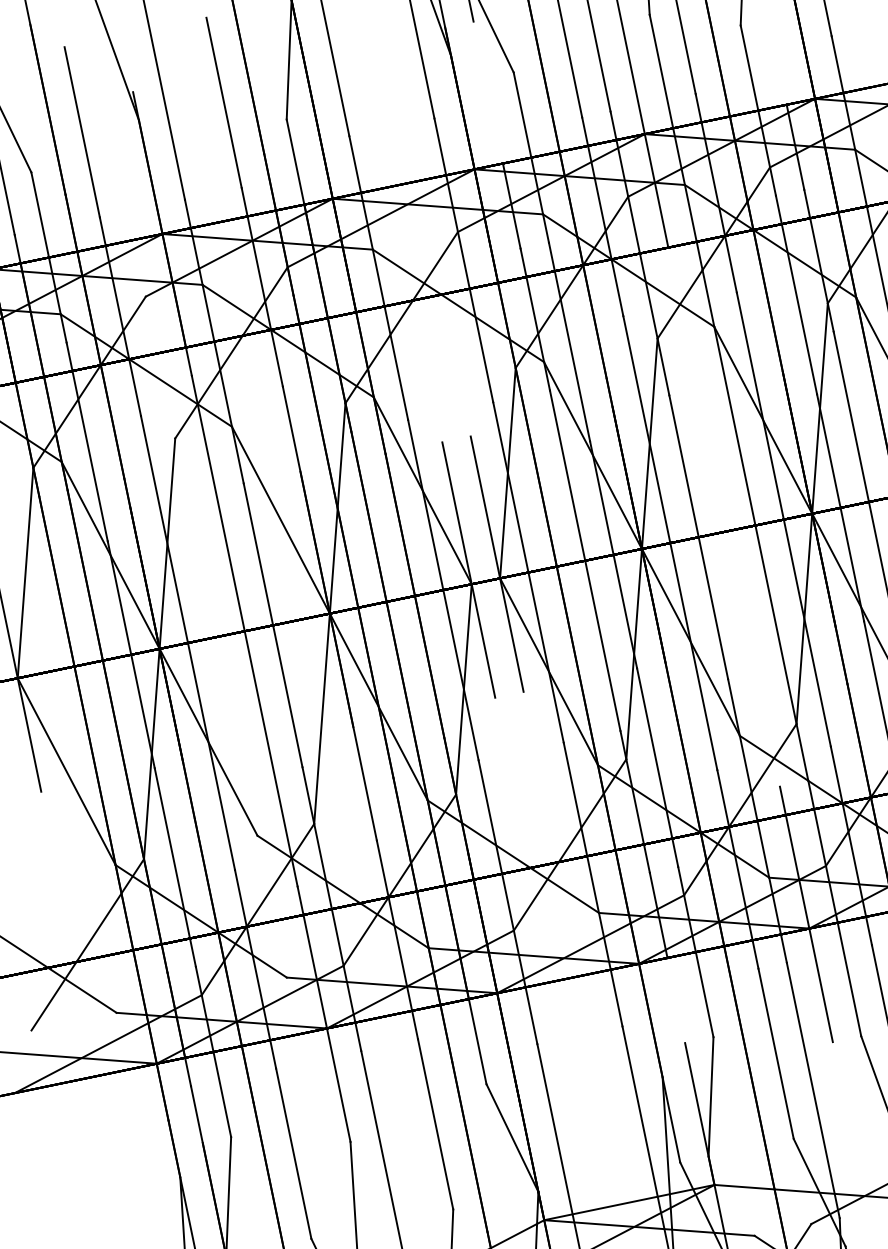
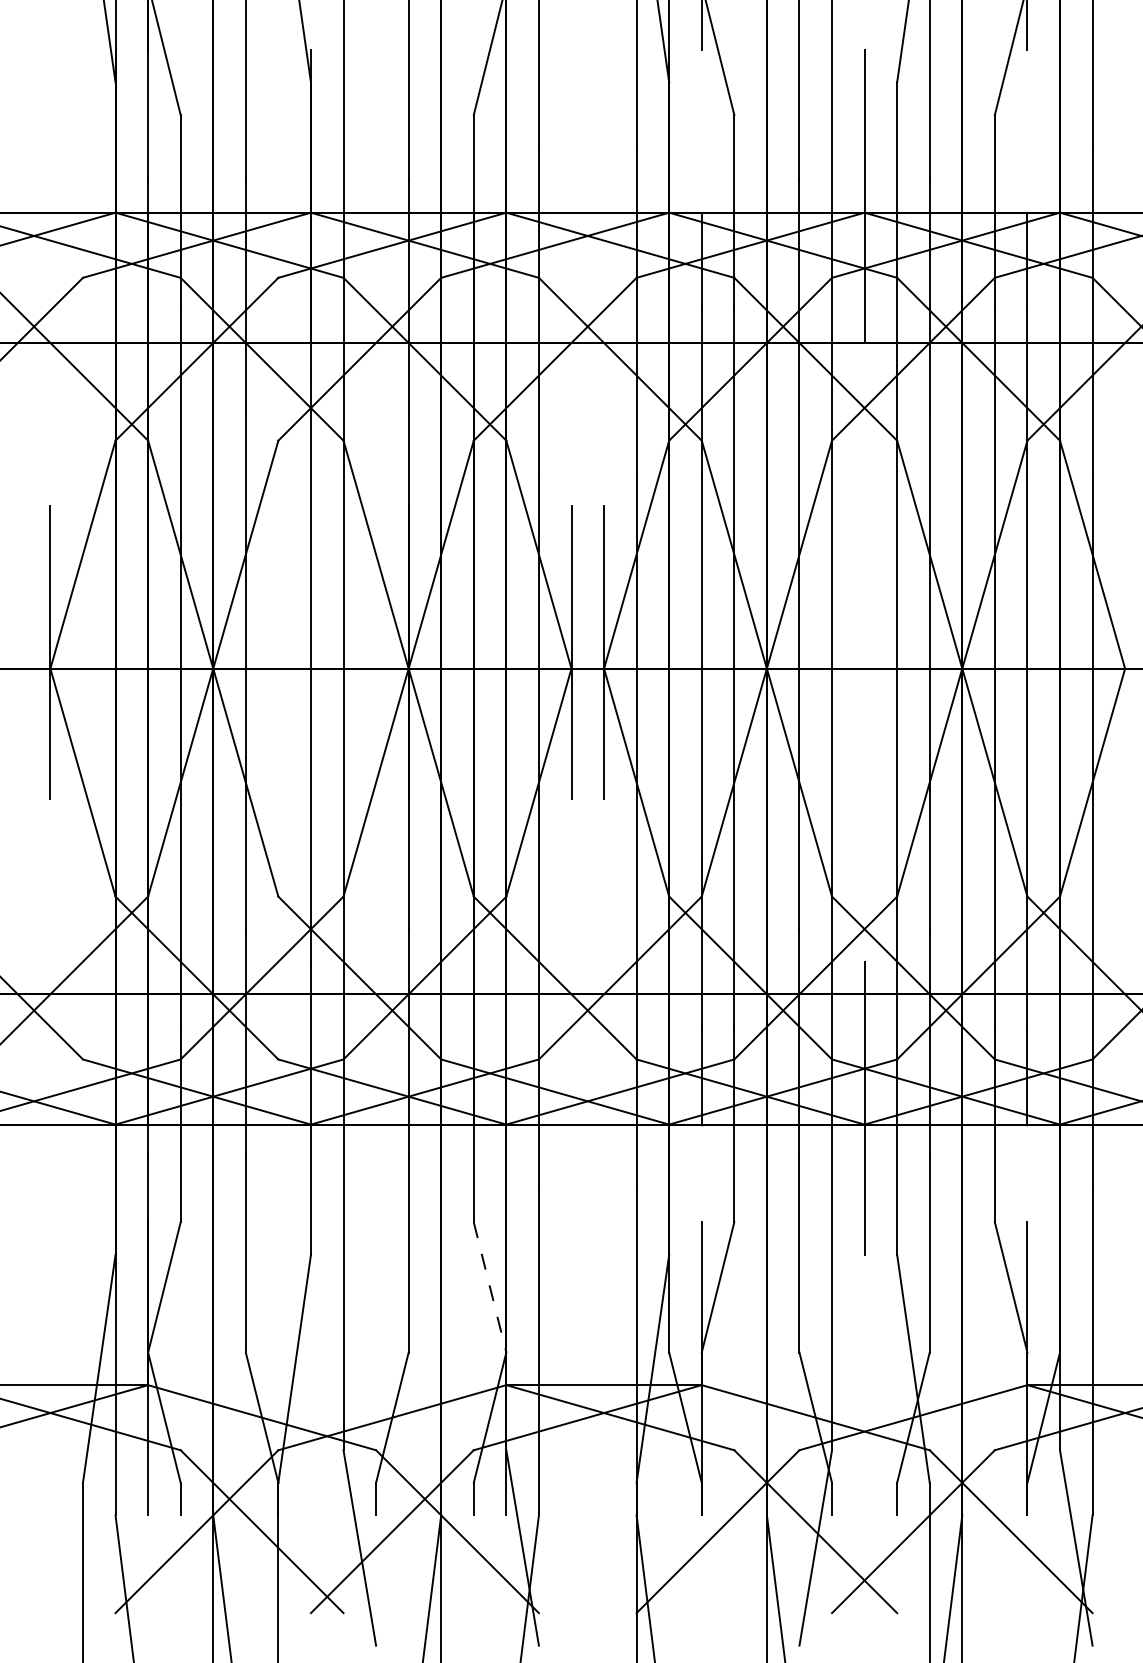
line: (512, 1138) -> (490, 1287), solid -> dashed

